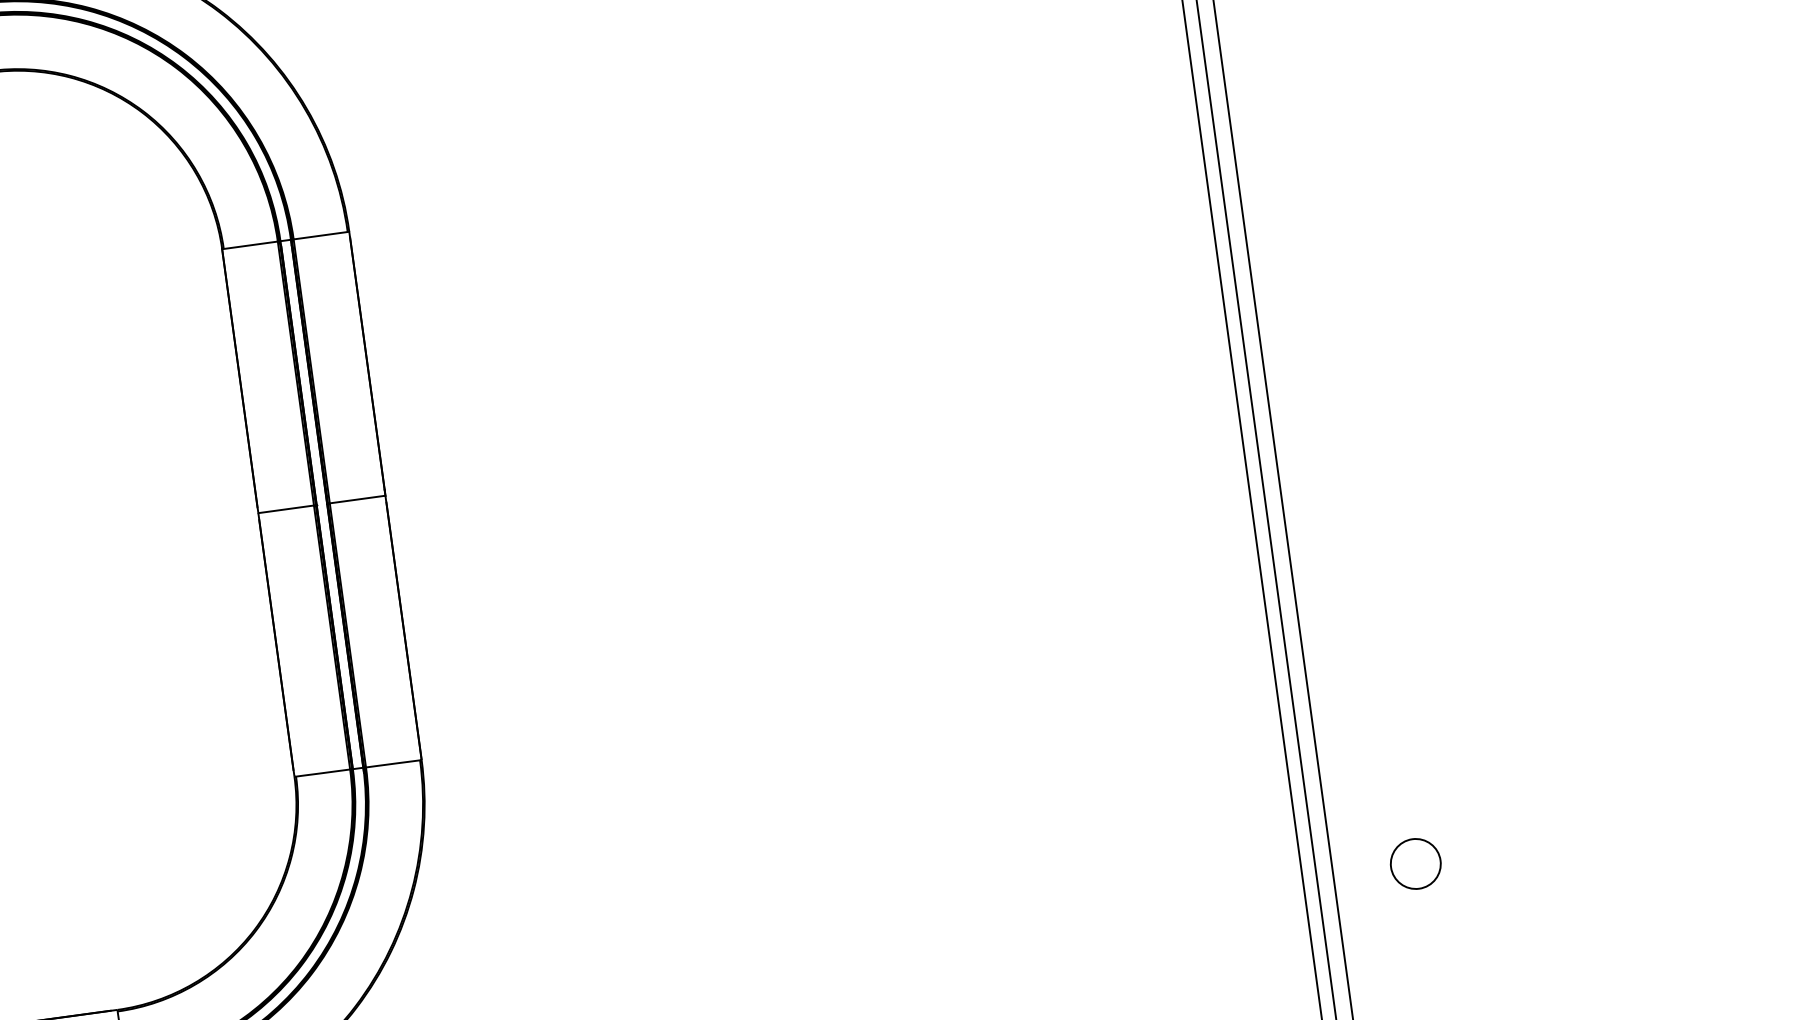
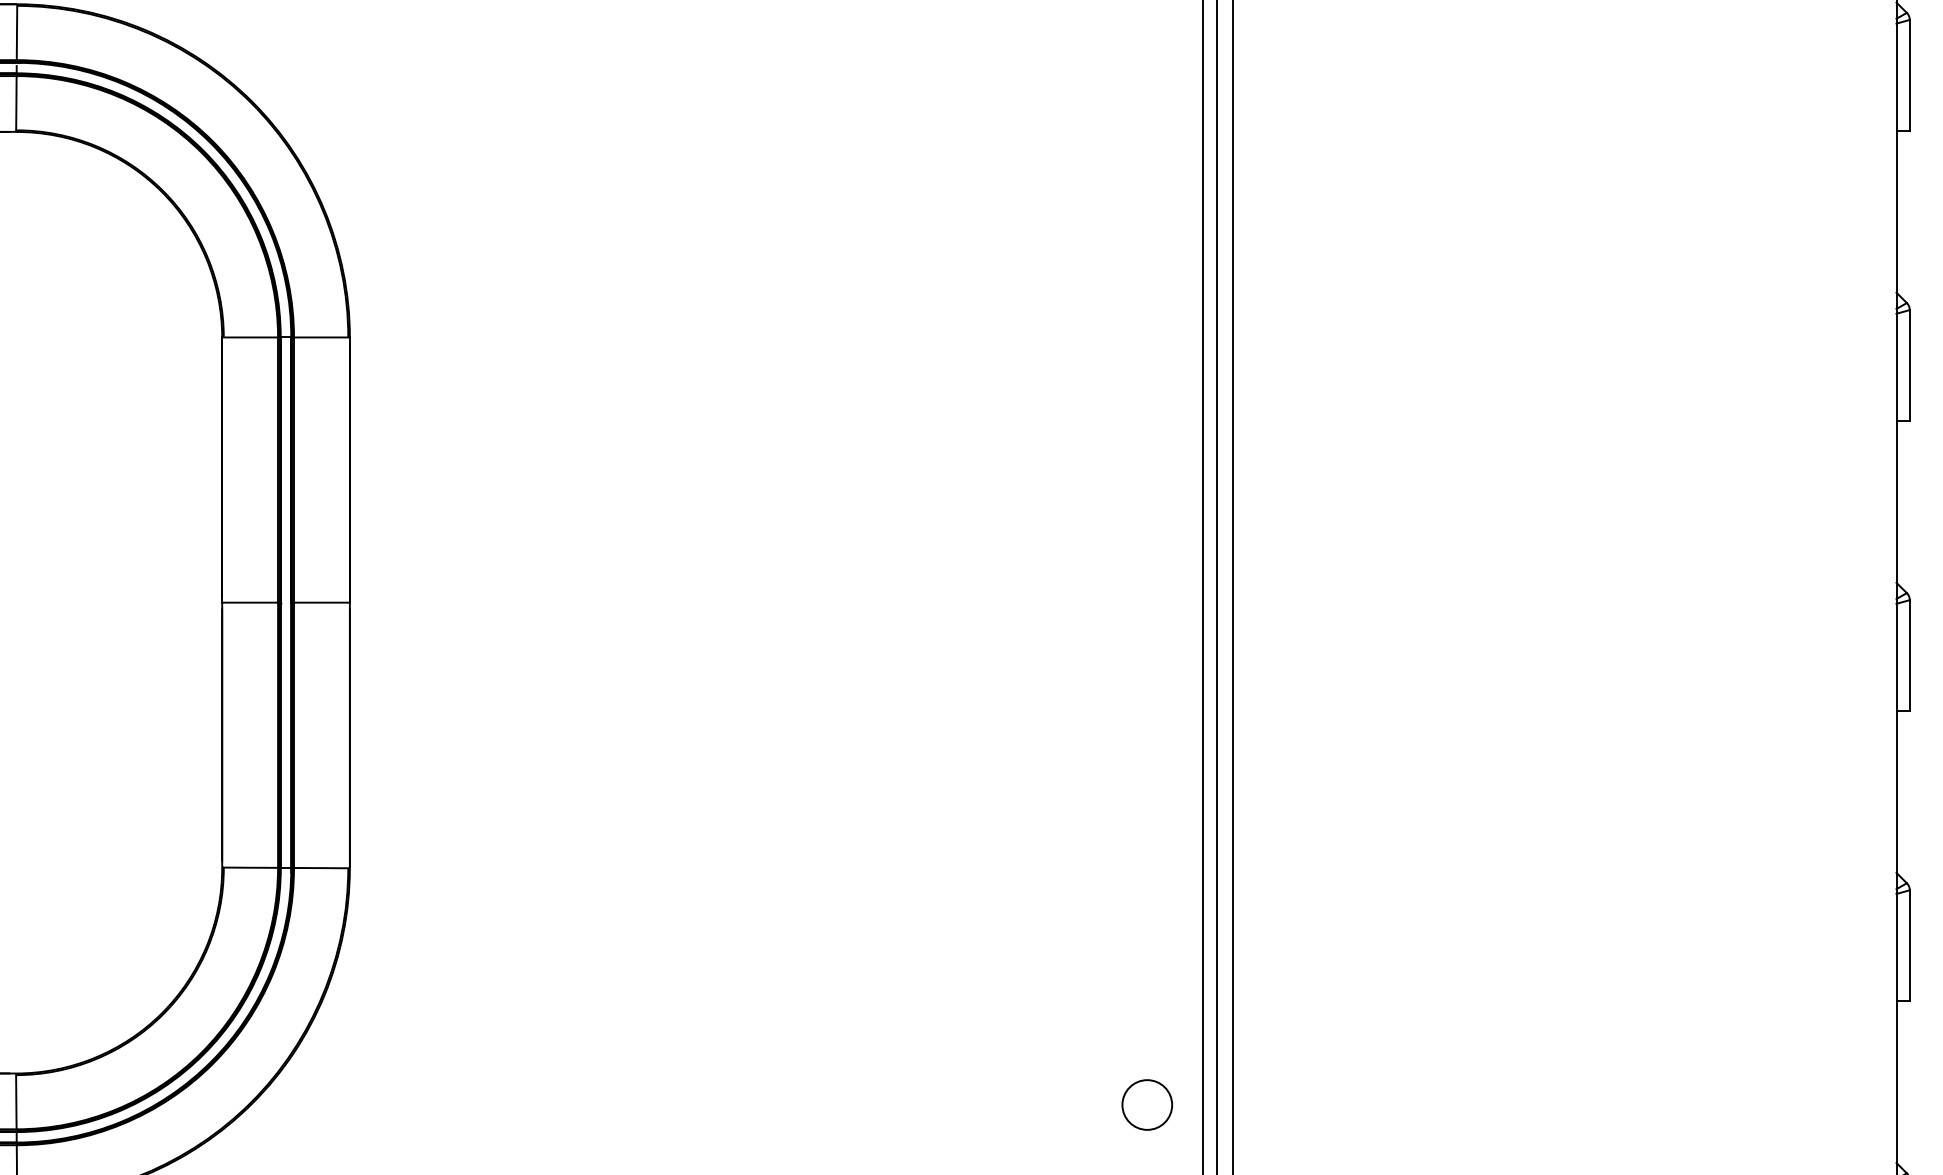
circle: (1415, 863) -> (1147, 1104), moved

